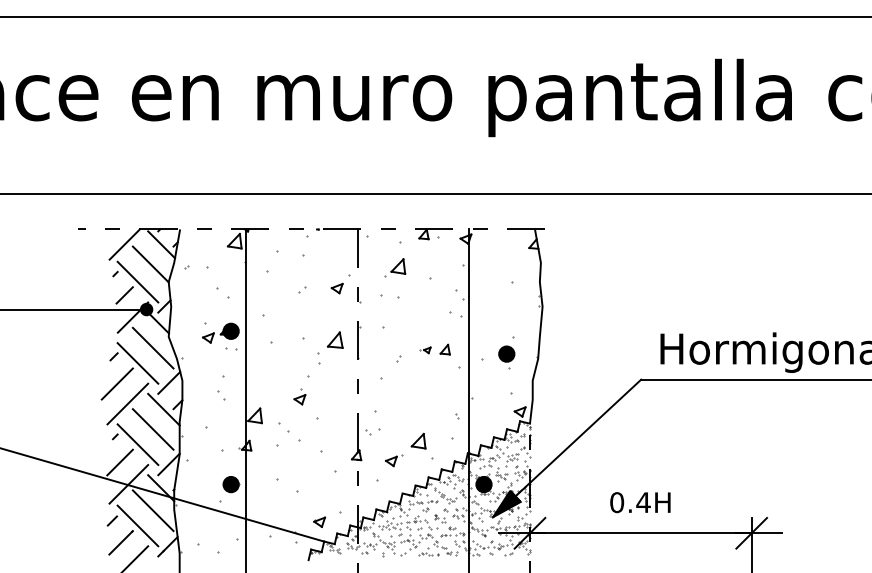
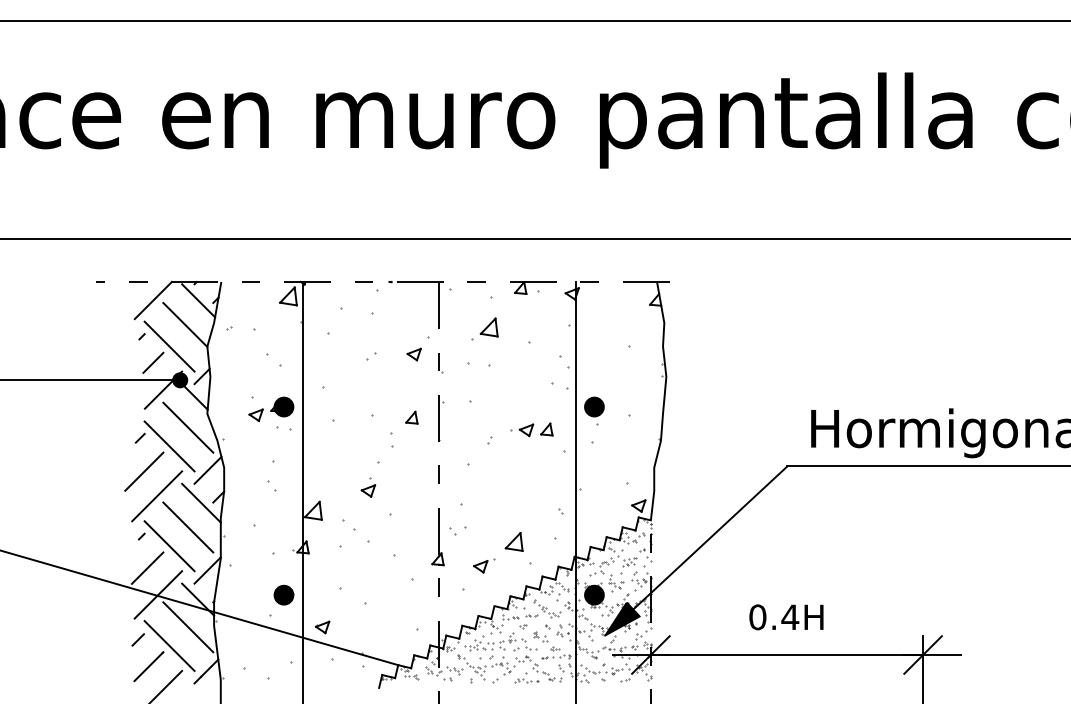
part: (335, 339) -> (411, 417), size x0.62
part: (425, 350) -> (522, 430), size x1.67
part: (506, 356) -> (594, 410), moved
part: (319, 522) -> (322, 627), moved

